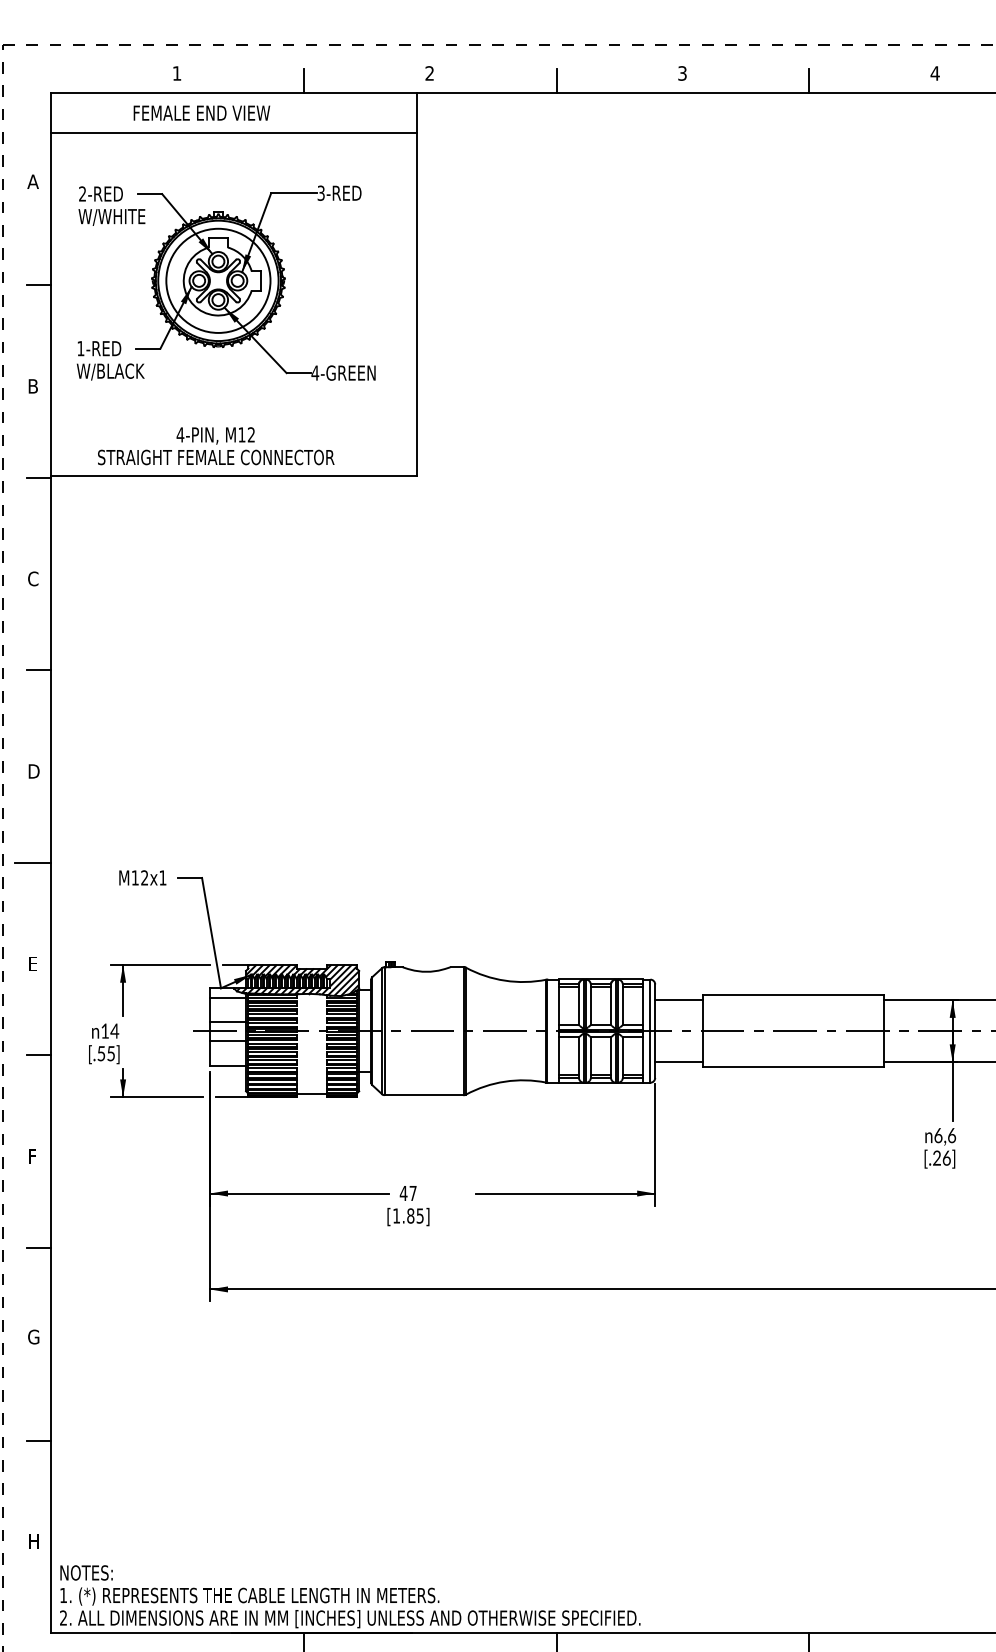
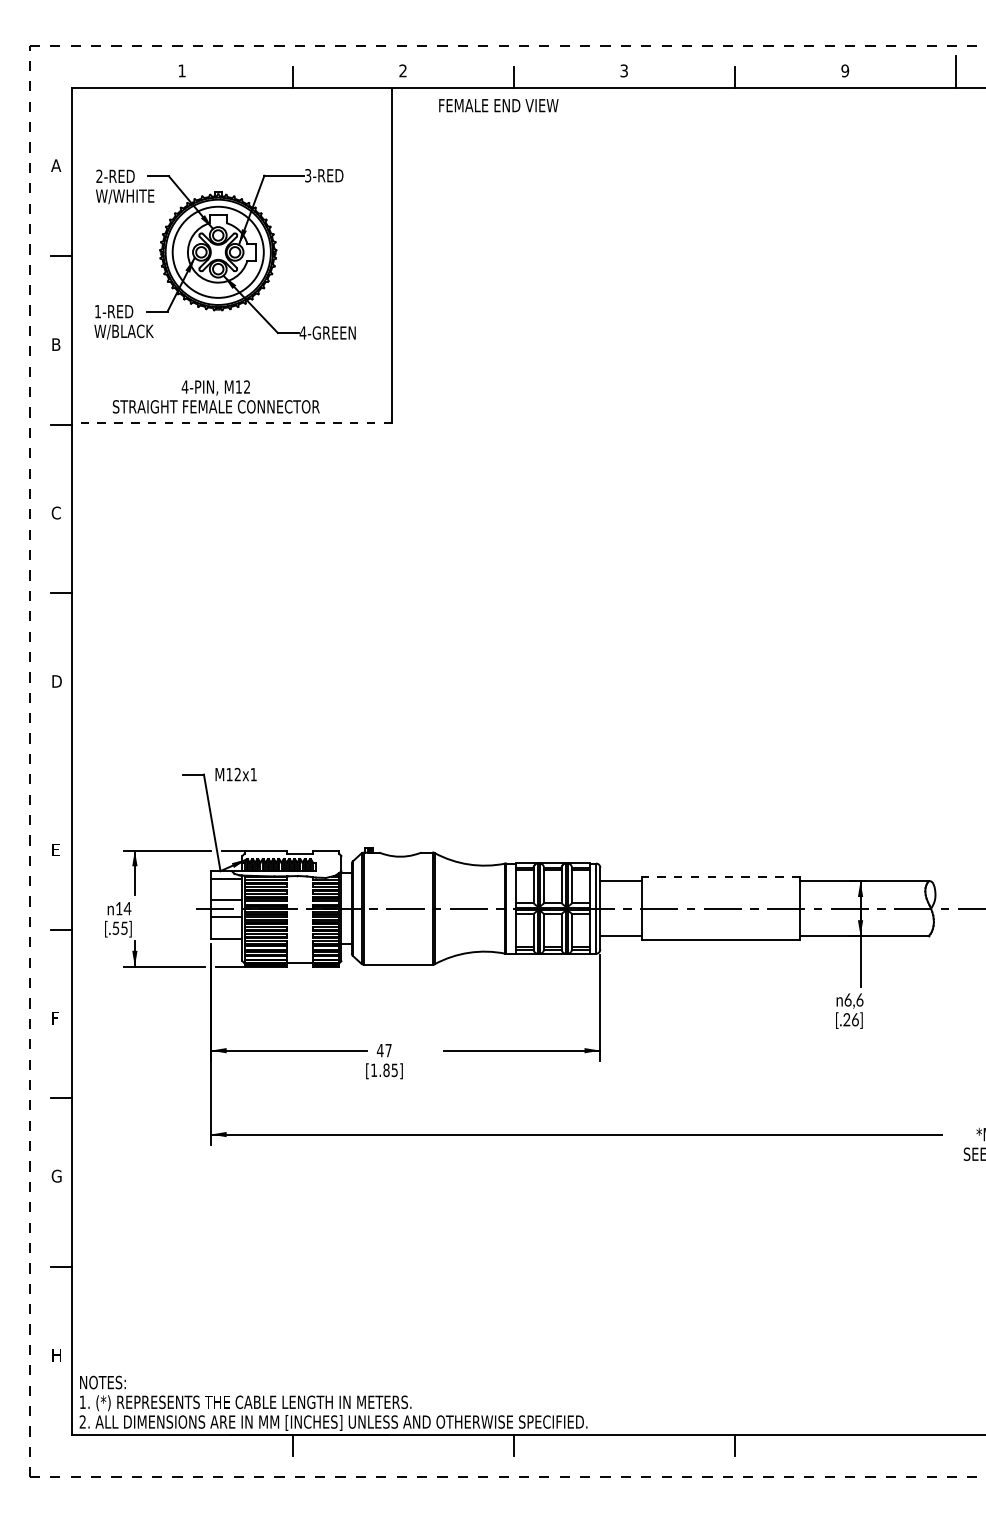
text: (935, 72) -> (845, 70), 4 -> 9
text: (201, 113) -> (498, 105), moved
line: (233, 132) -> (231, 122), removed
line: (233, 476) -> (231, 423), solid -> dashed
line: (32, 862) -> (55, 761), removed
text: (142, 877) -> (235, 774), moved
hatch: (297, 980) -> (287, 864), removed
line: (793, 995) -> (721, 877), solid -> dashed

